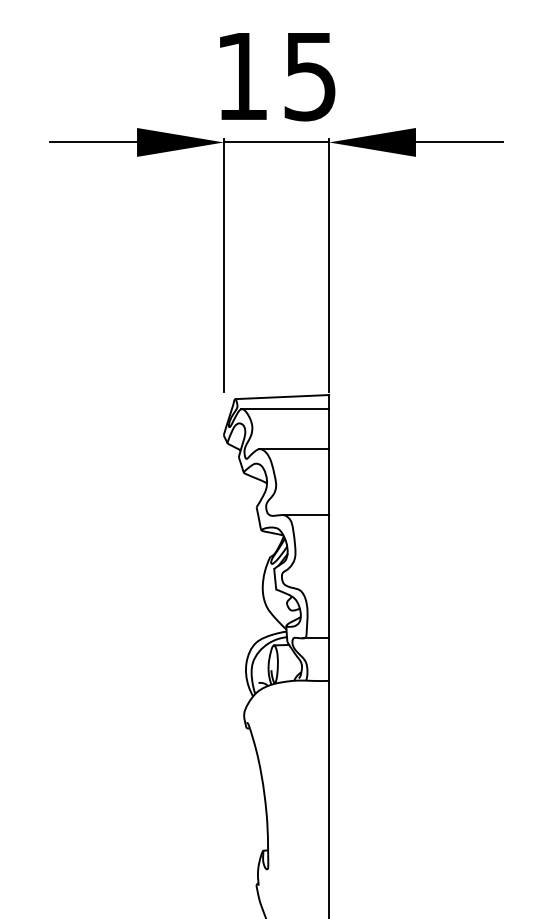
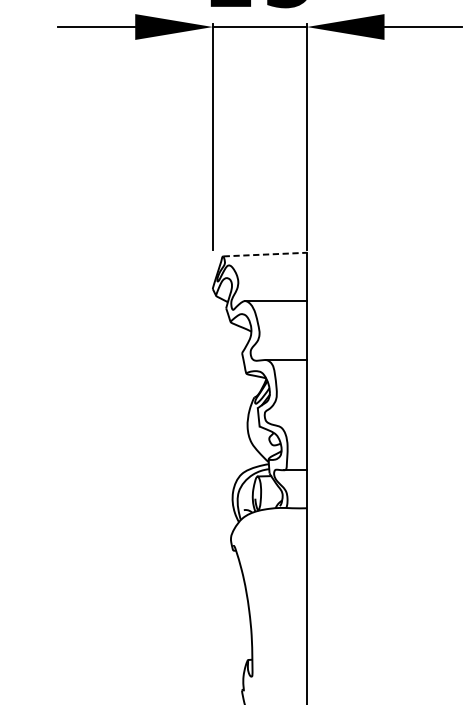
line: (282, 397) -> (265, 254), solid -> dashed
line: (285, 409) -> (267, 265), removed

